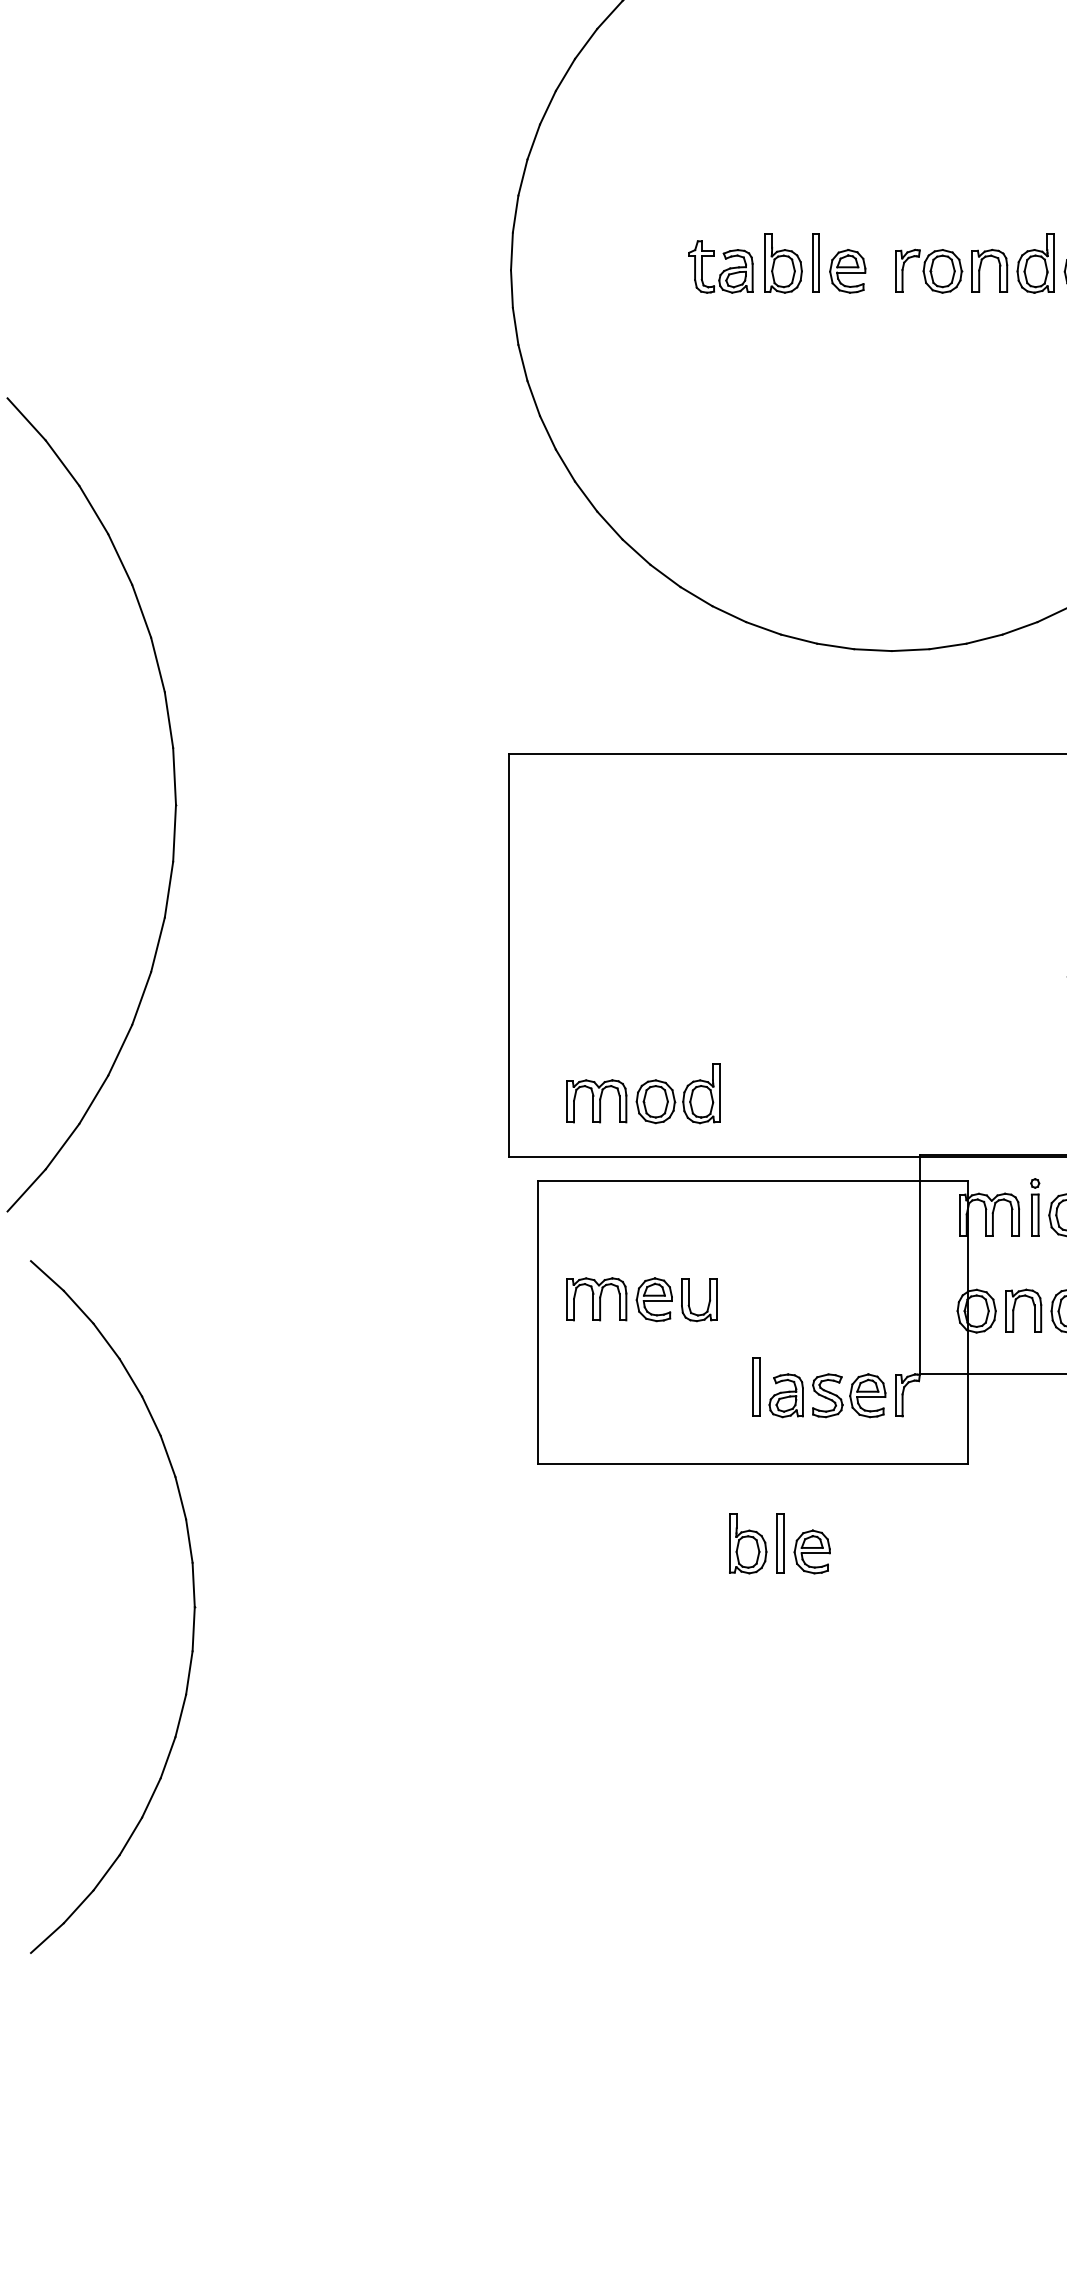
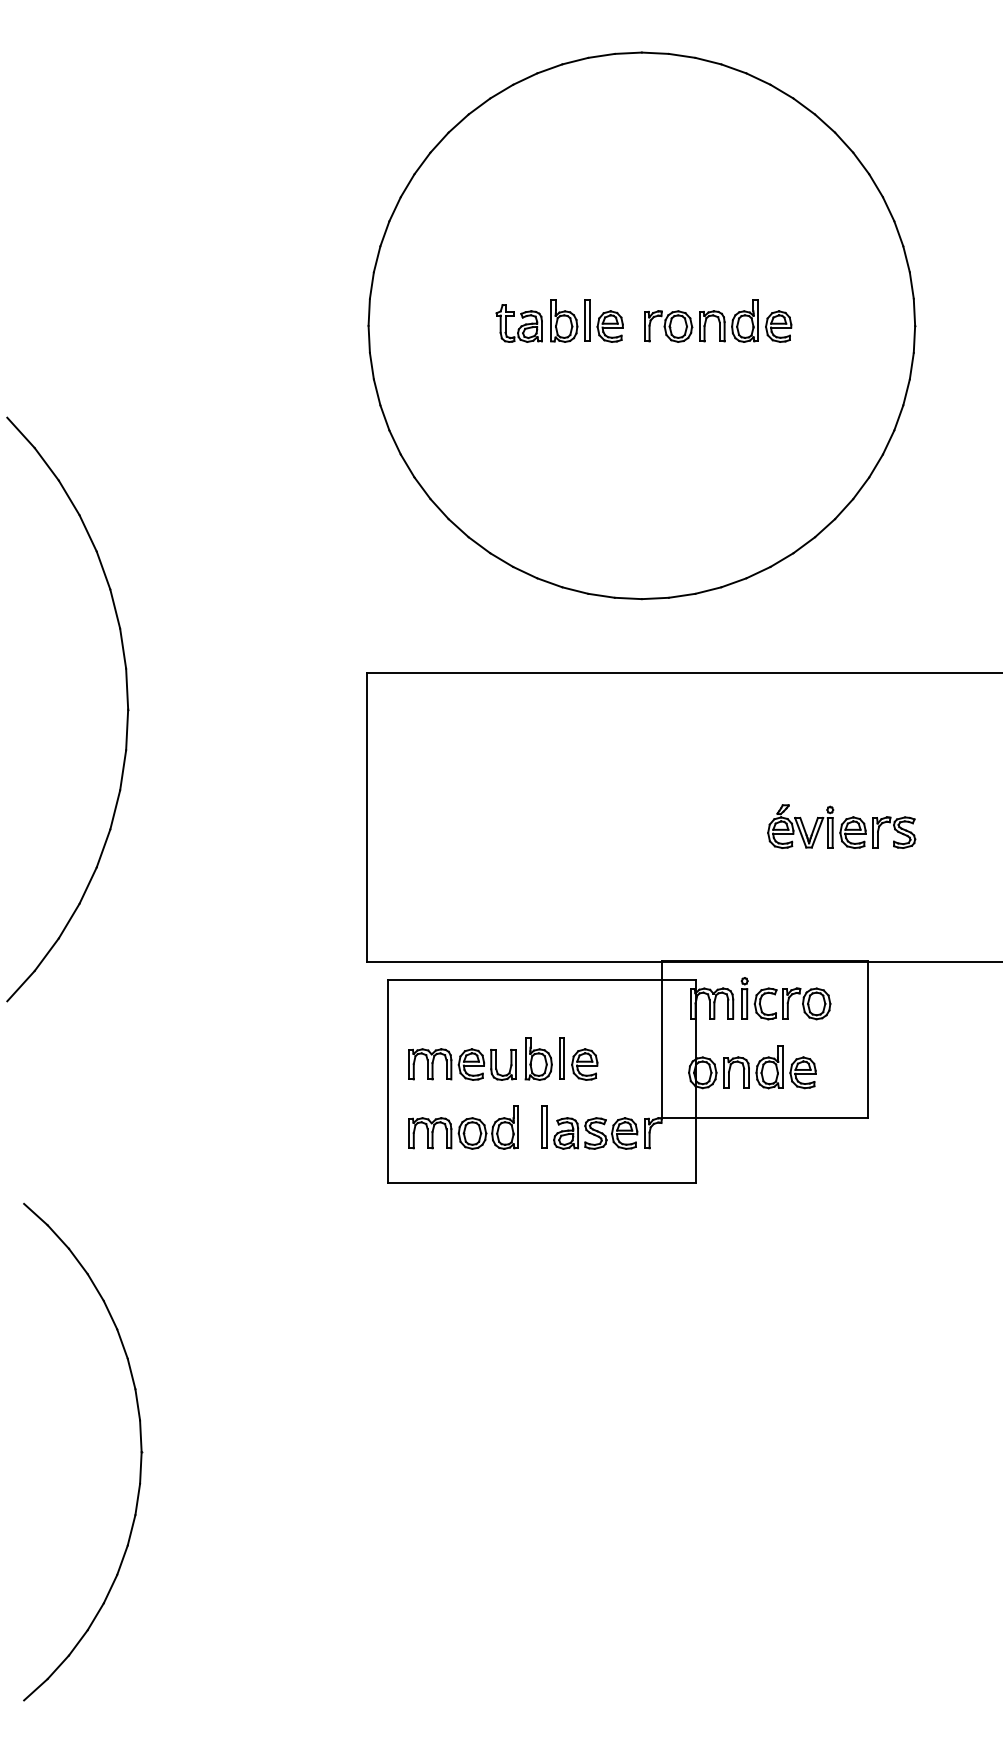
part: (643, 1093) -> (463, 1127), moved
part: (779, 1543) -> (561, 1058), moved
part: (193, 1606) -> (140, 1451), moved

